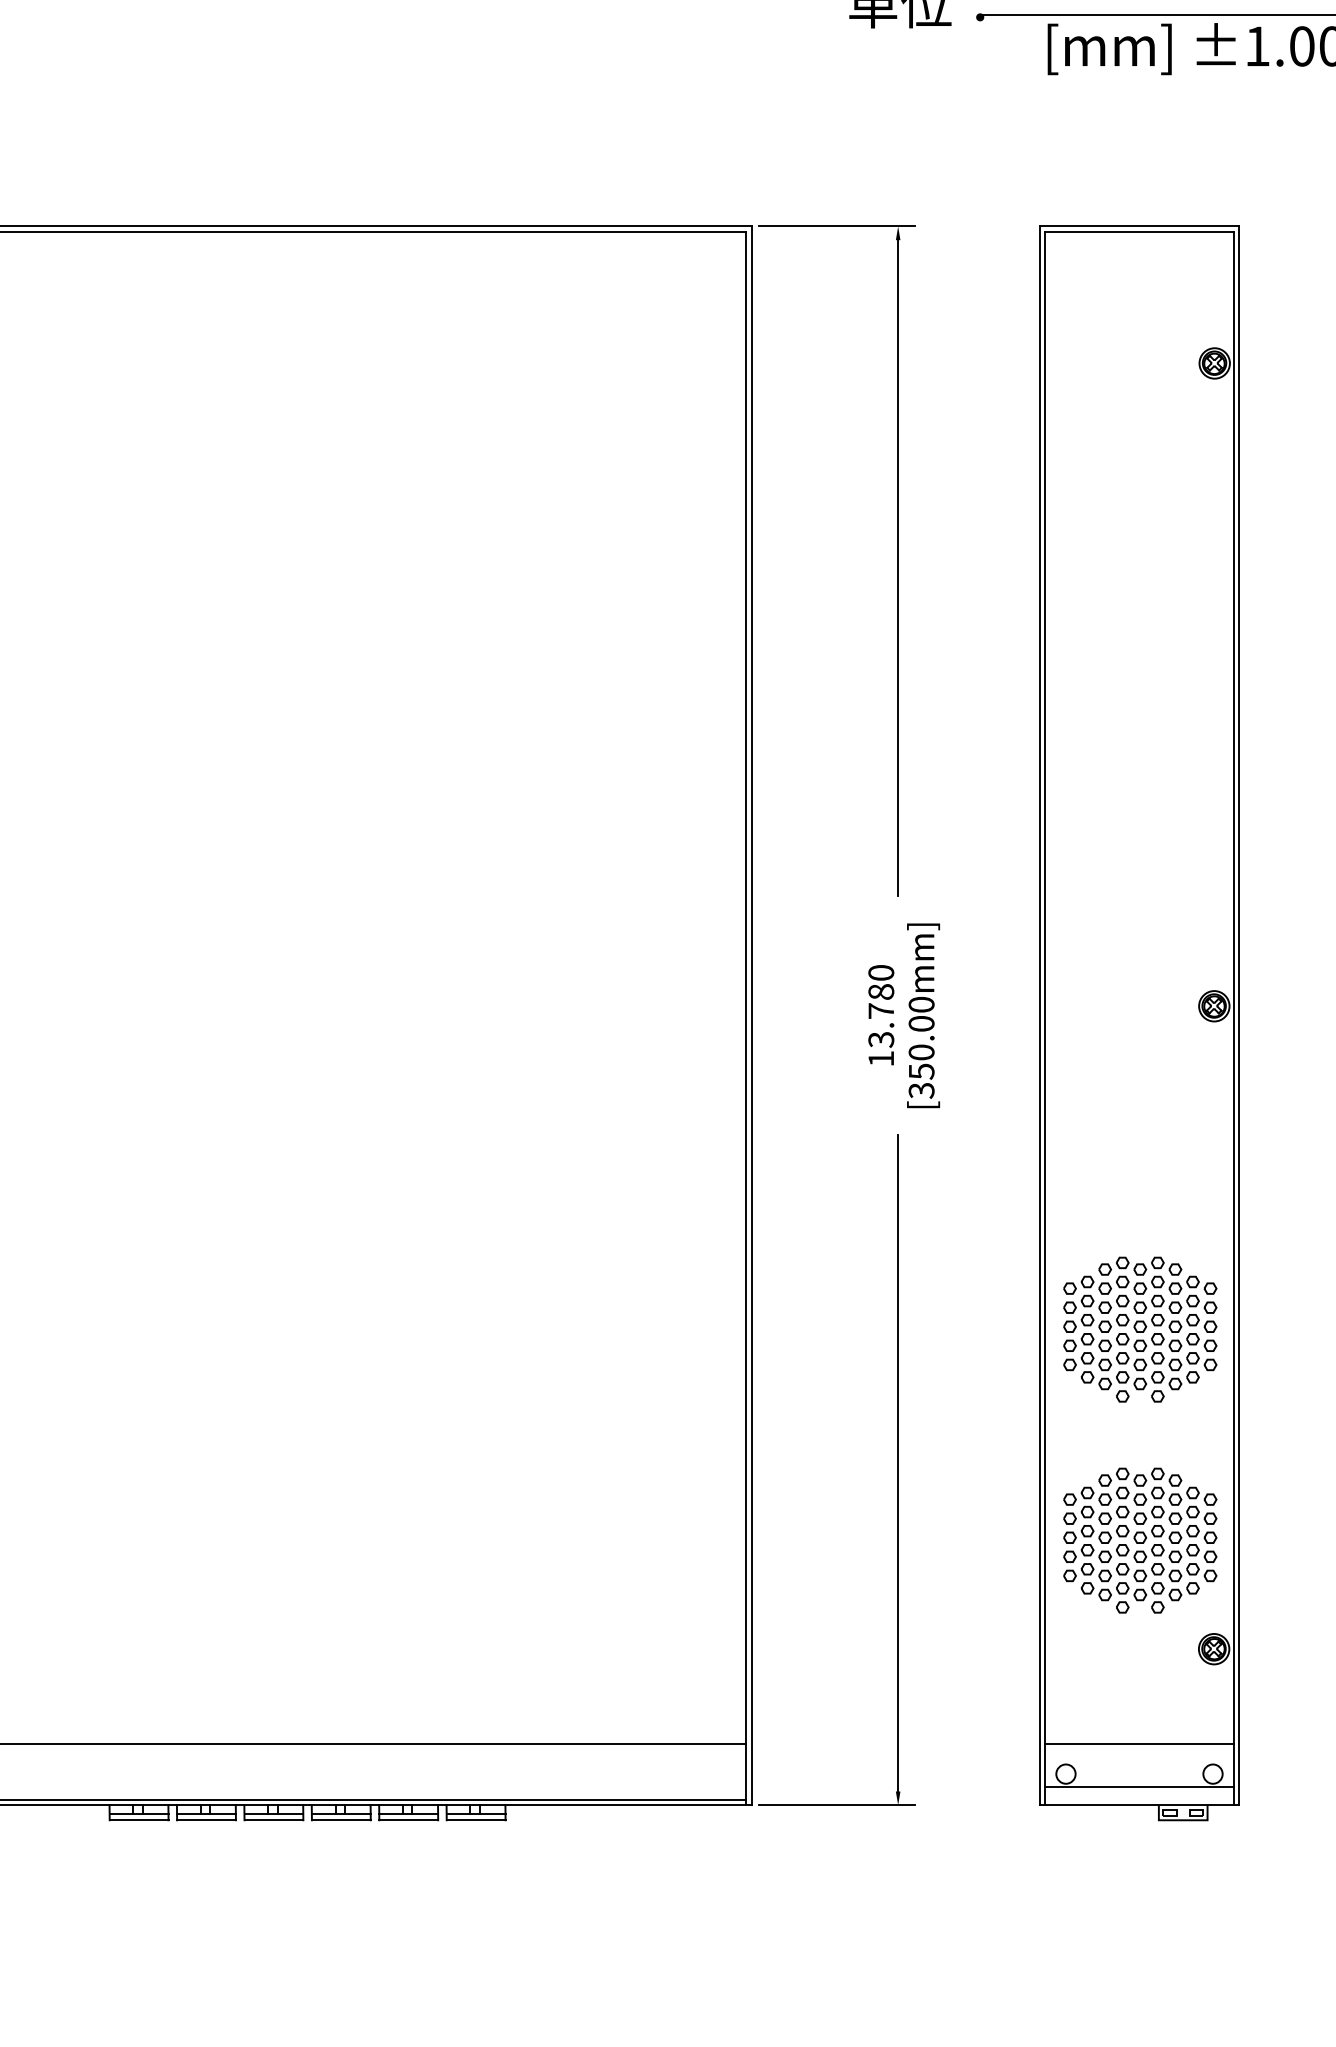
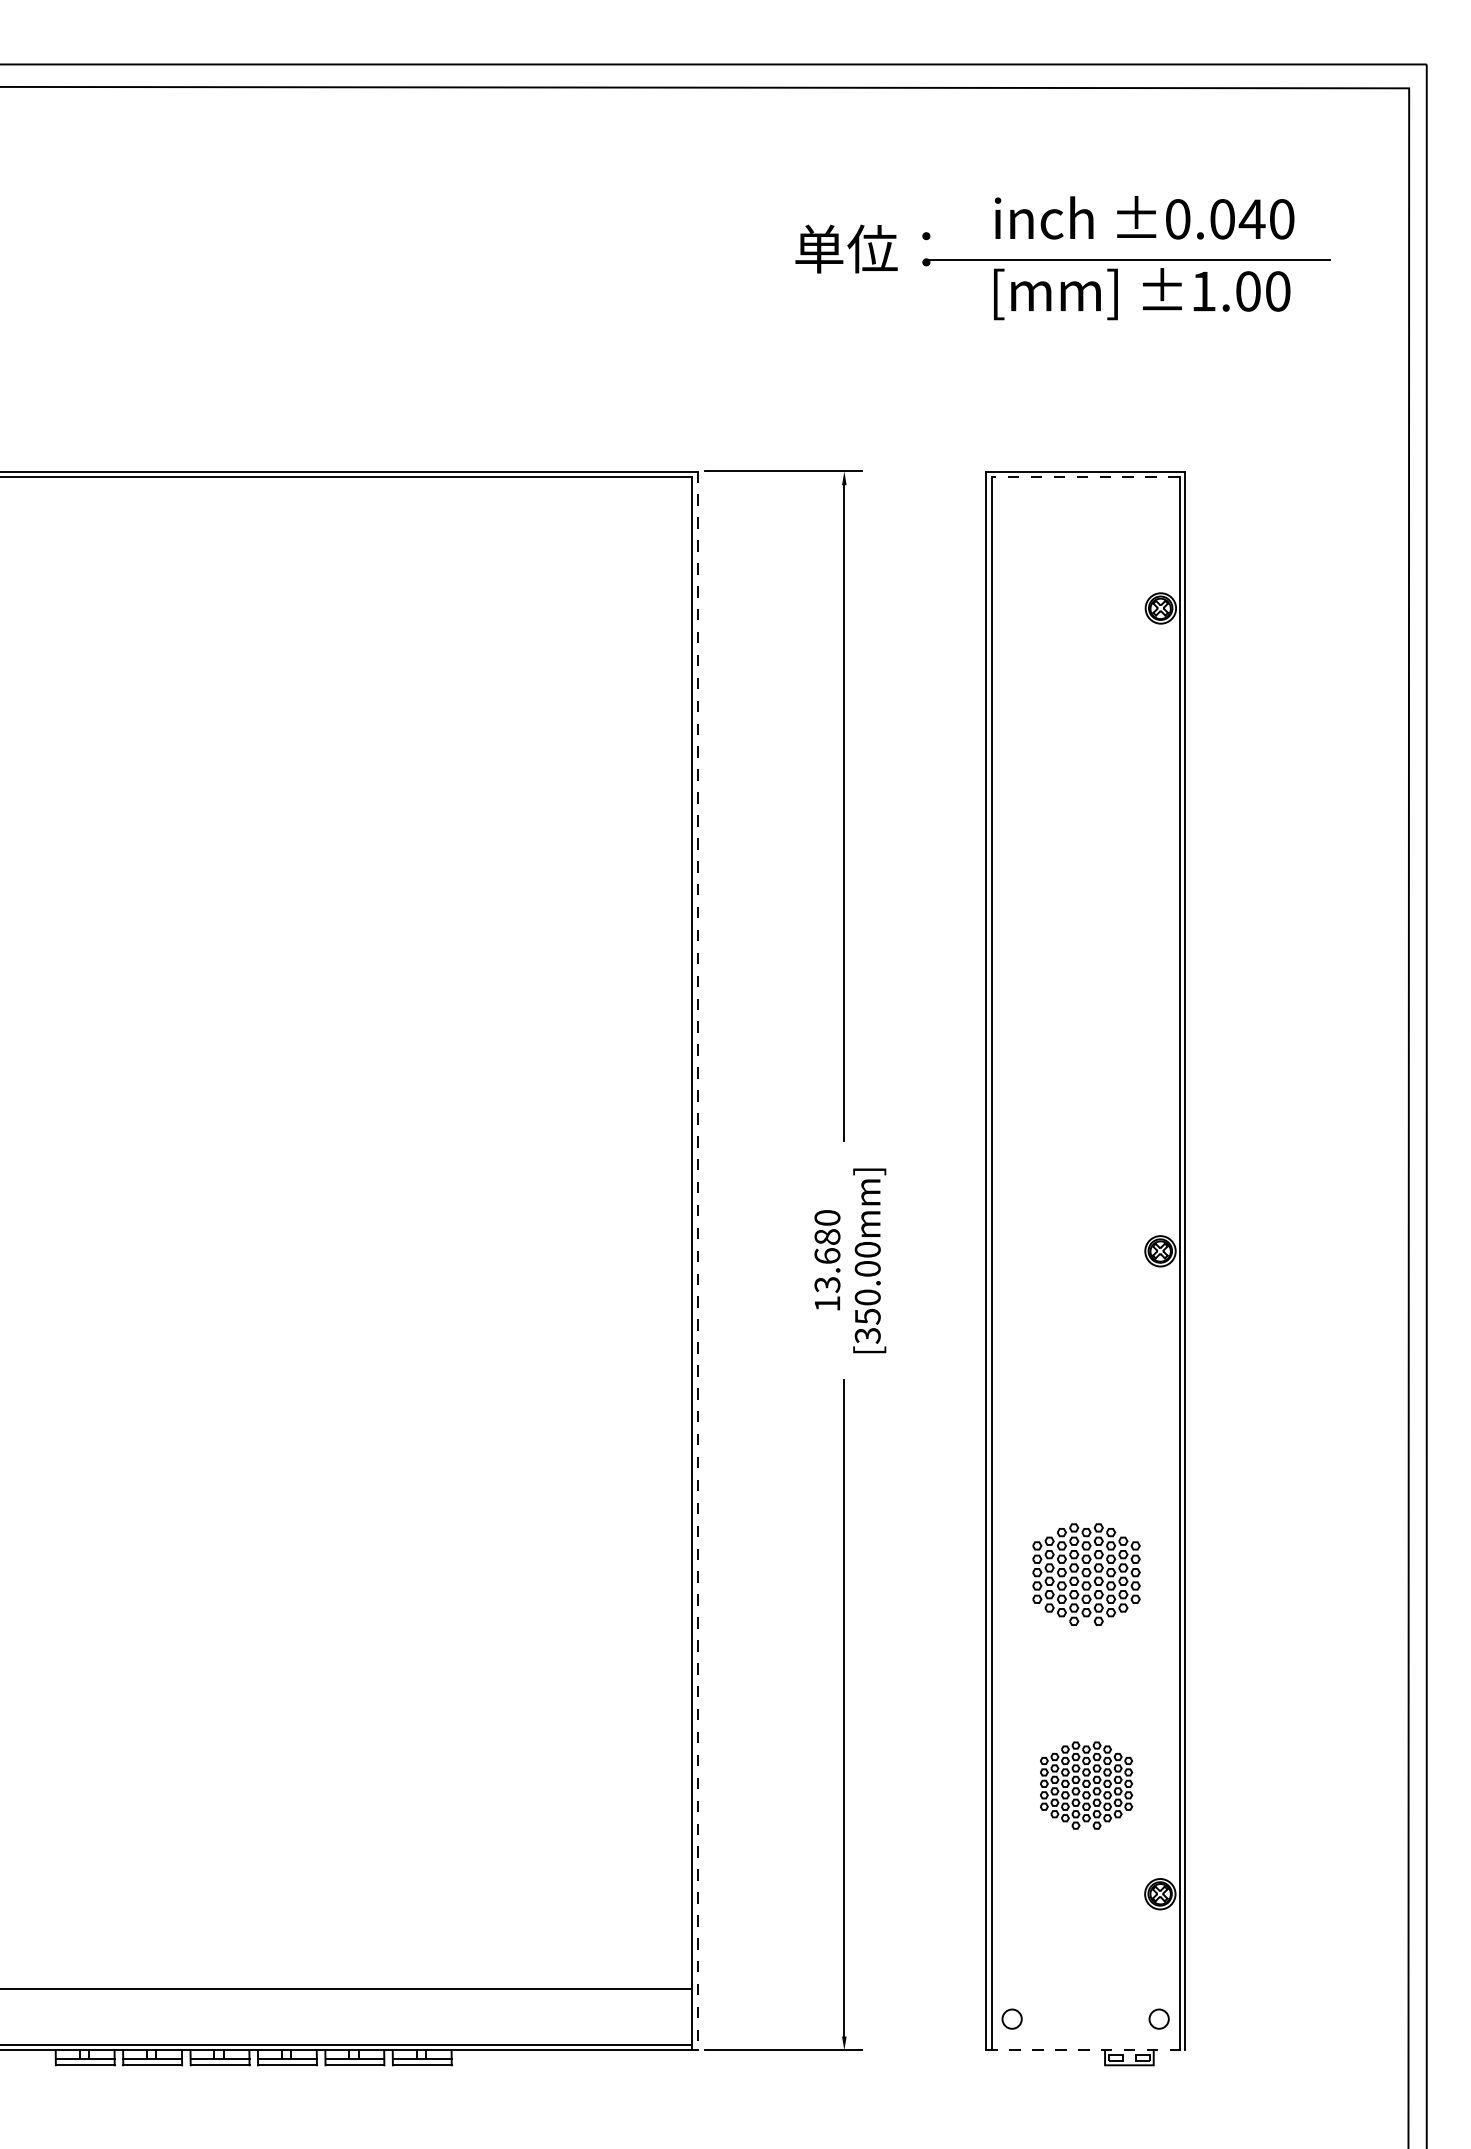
line: (1139, 231) -> (1085, 476), solid -> dashed
text: (881, 1010) -> (827, 1255), 13.780 -> 13.680
line: (751, 1016) -> (697, 1261), solid -> dashed
part: (1140, 1329) -> (1086, 1574), size x0.7
part: (1140, 1540) -> (1086, 1785), size x0.6
line: (1139, 1743) -> (1085, 1988), removed
line: (1139, 1786) -> (1085, 2031), removed
line: (1140, 1805) -> (1086, 2050), solid -> dashed

